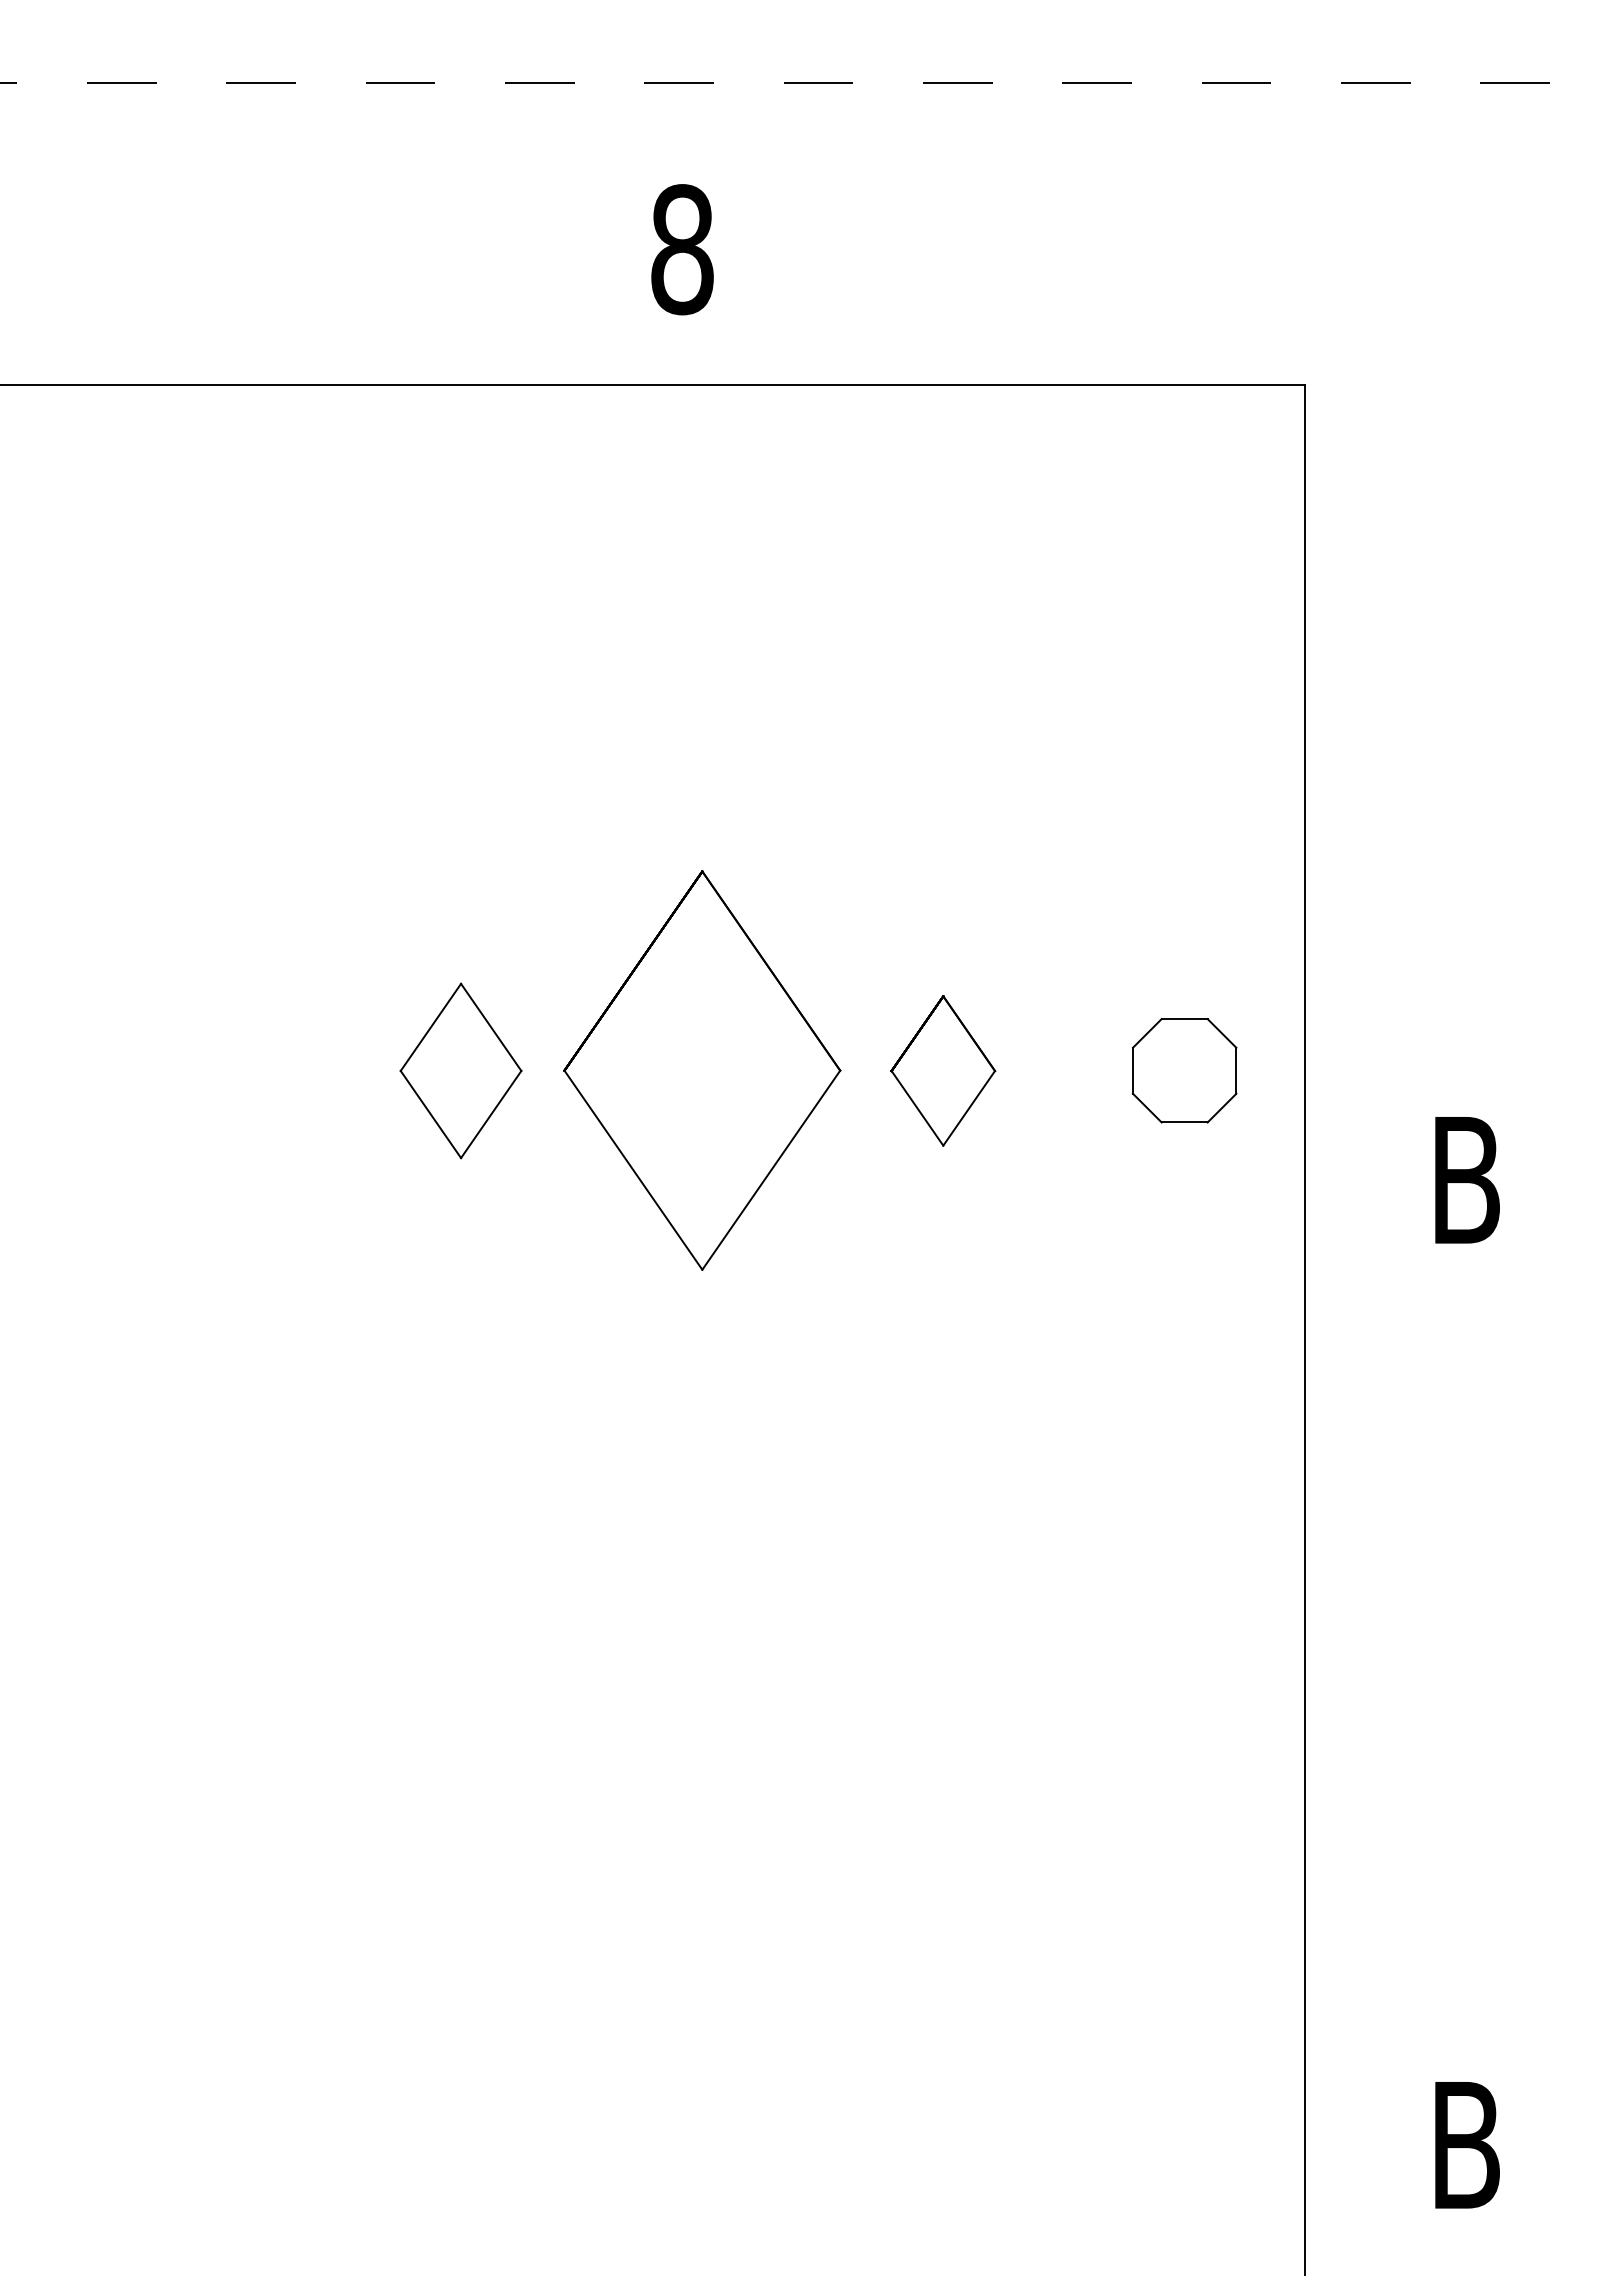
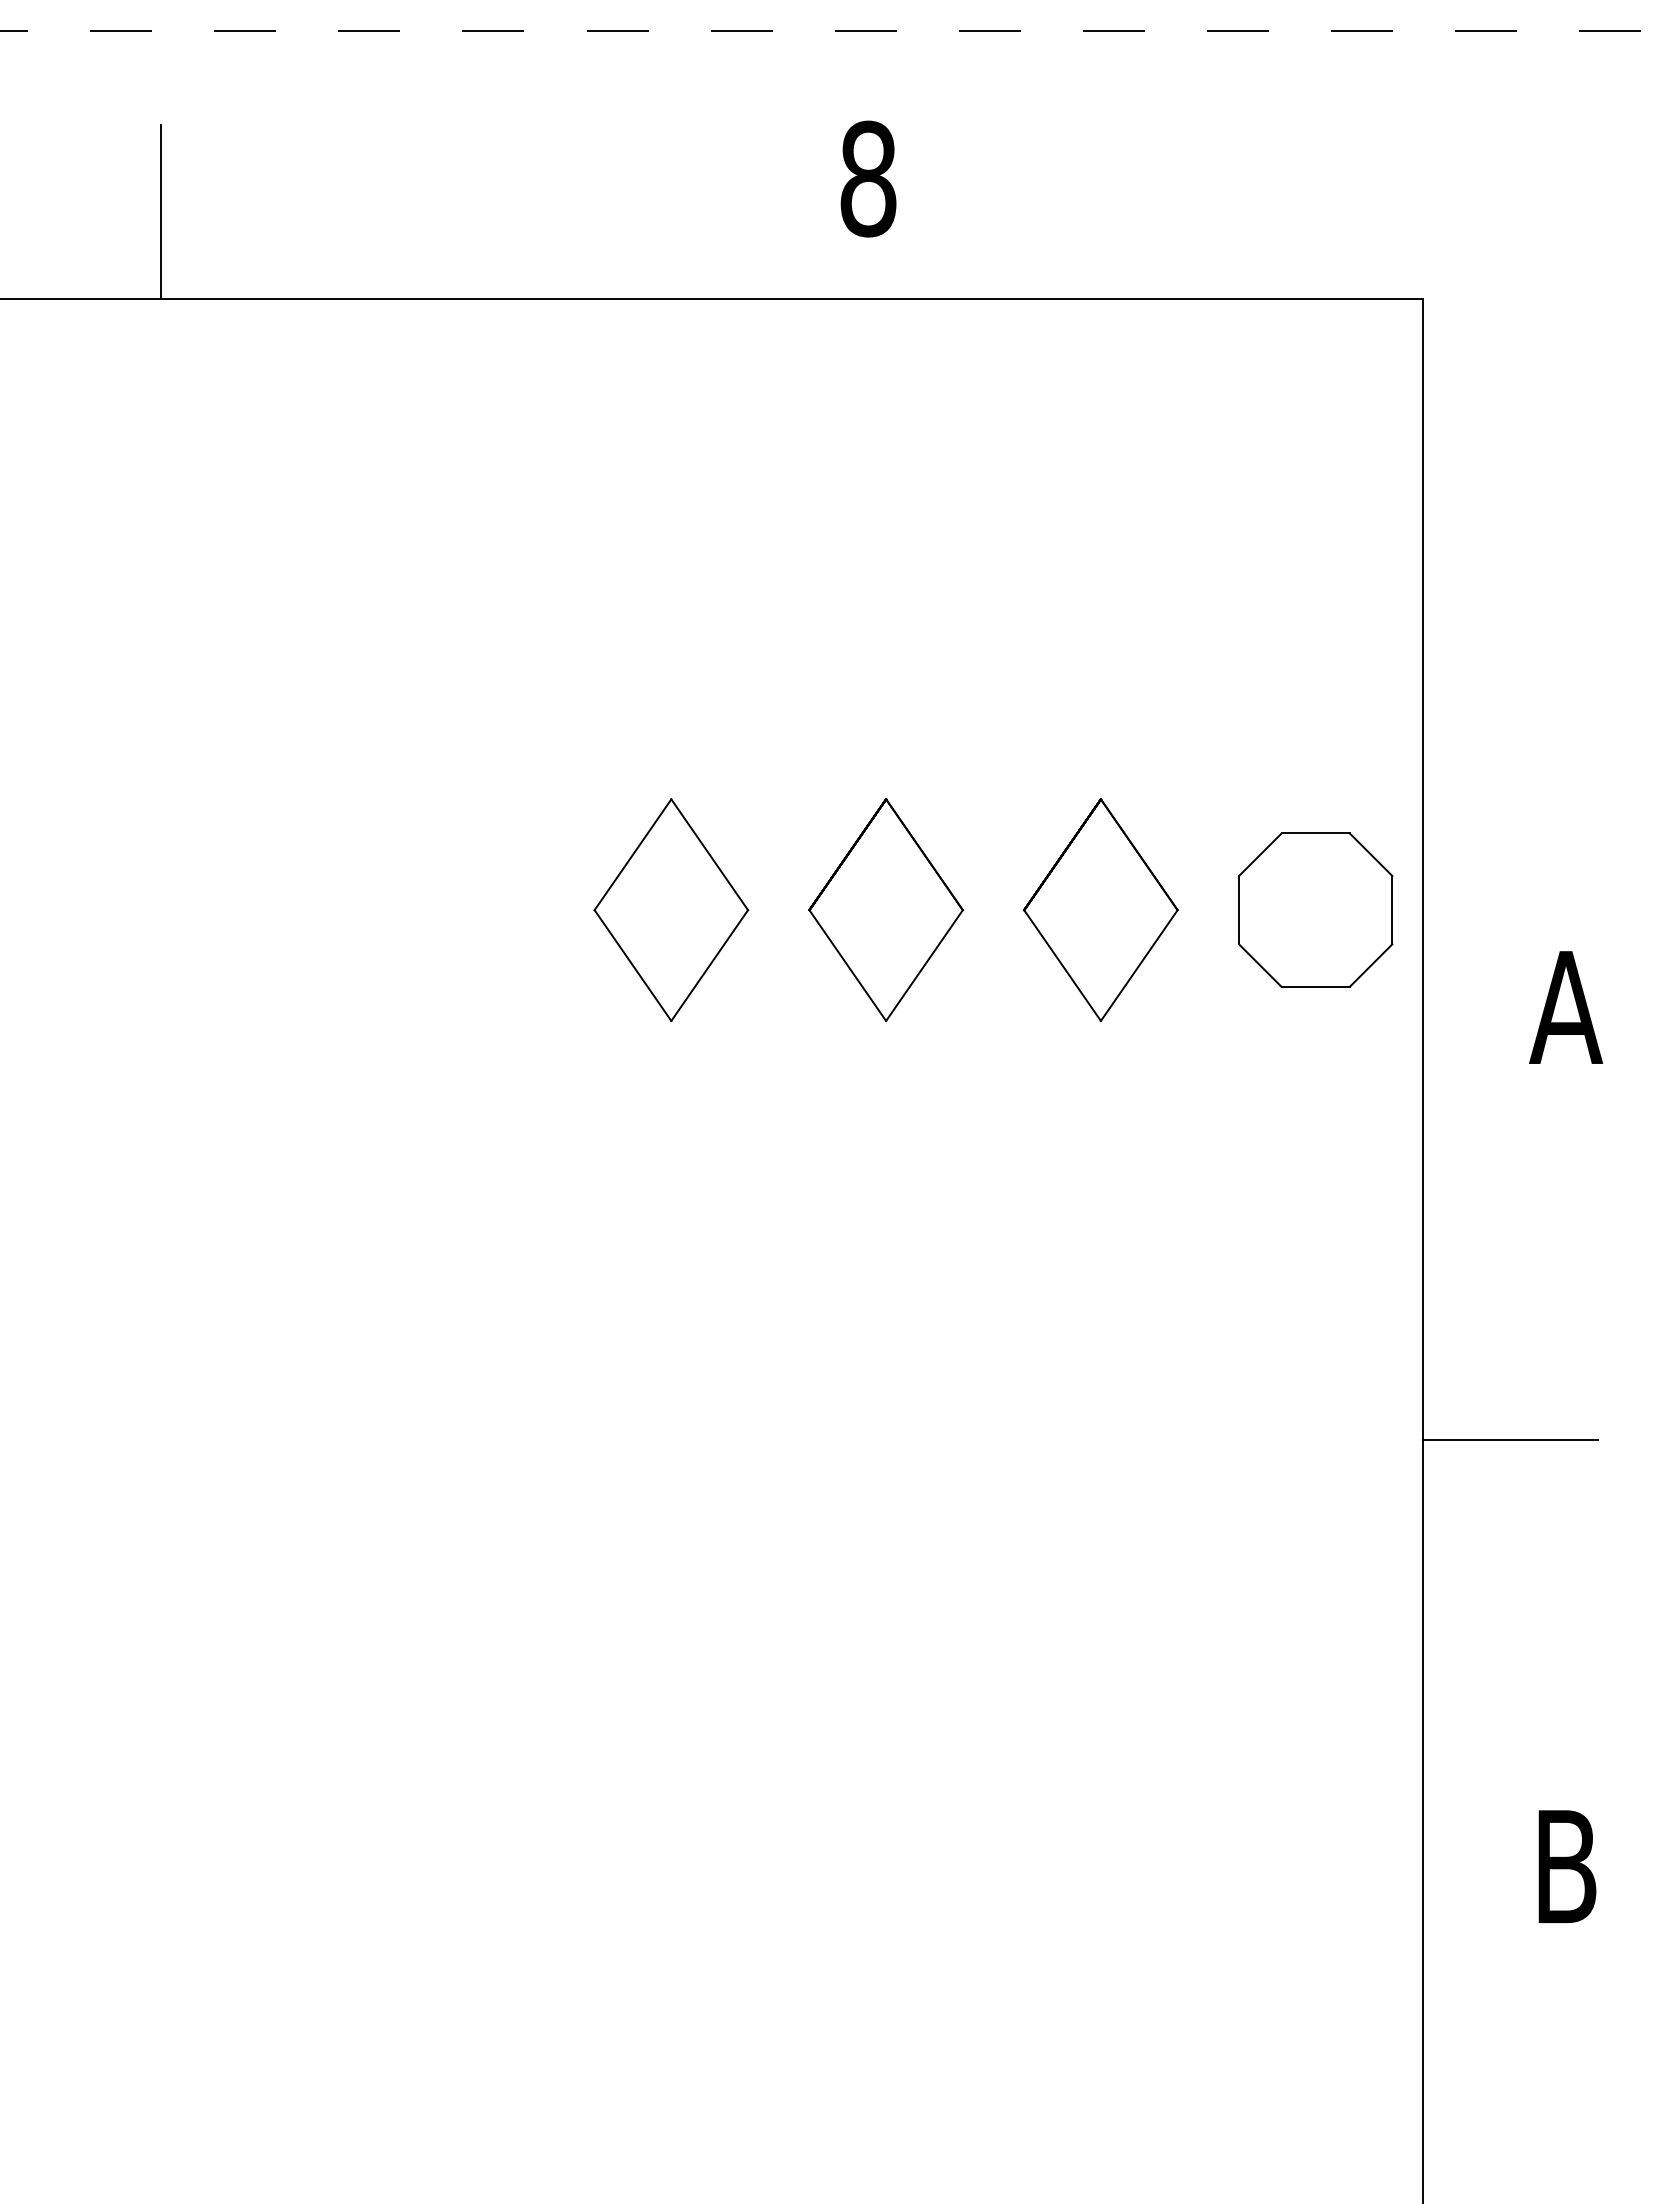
part: (1184, 1070) -> (1315, 909), size x1.67
part: (461, 1071) -> (671, 910), size x1.43
part: (701, 1071) -> (885, 910), size x0.62
part: (943, 1071) -> (1100, 910), size x1.67
text: (1466, 1180) -> (1566, 1007), B -> A
line: (1403, 1666) -> (1510, 1440), added

